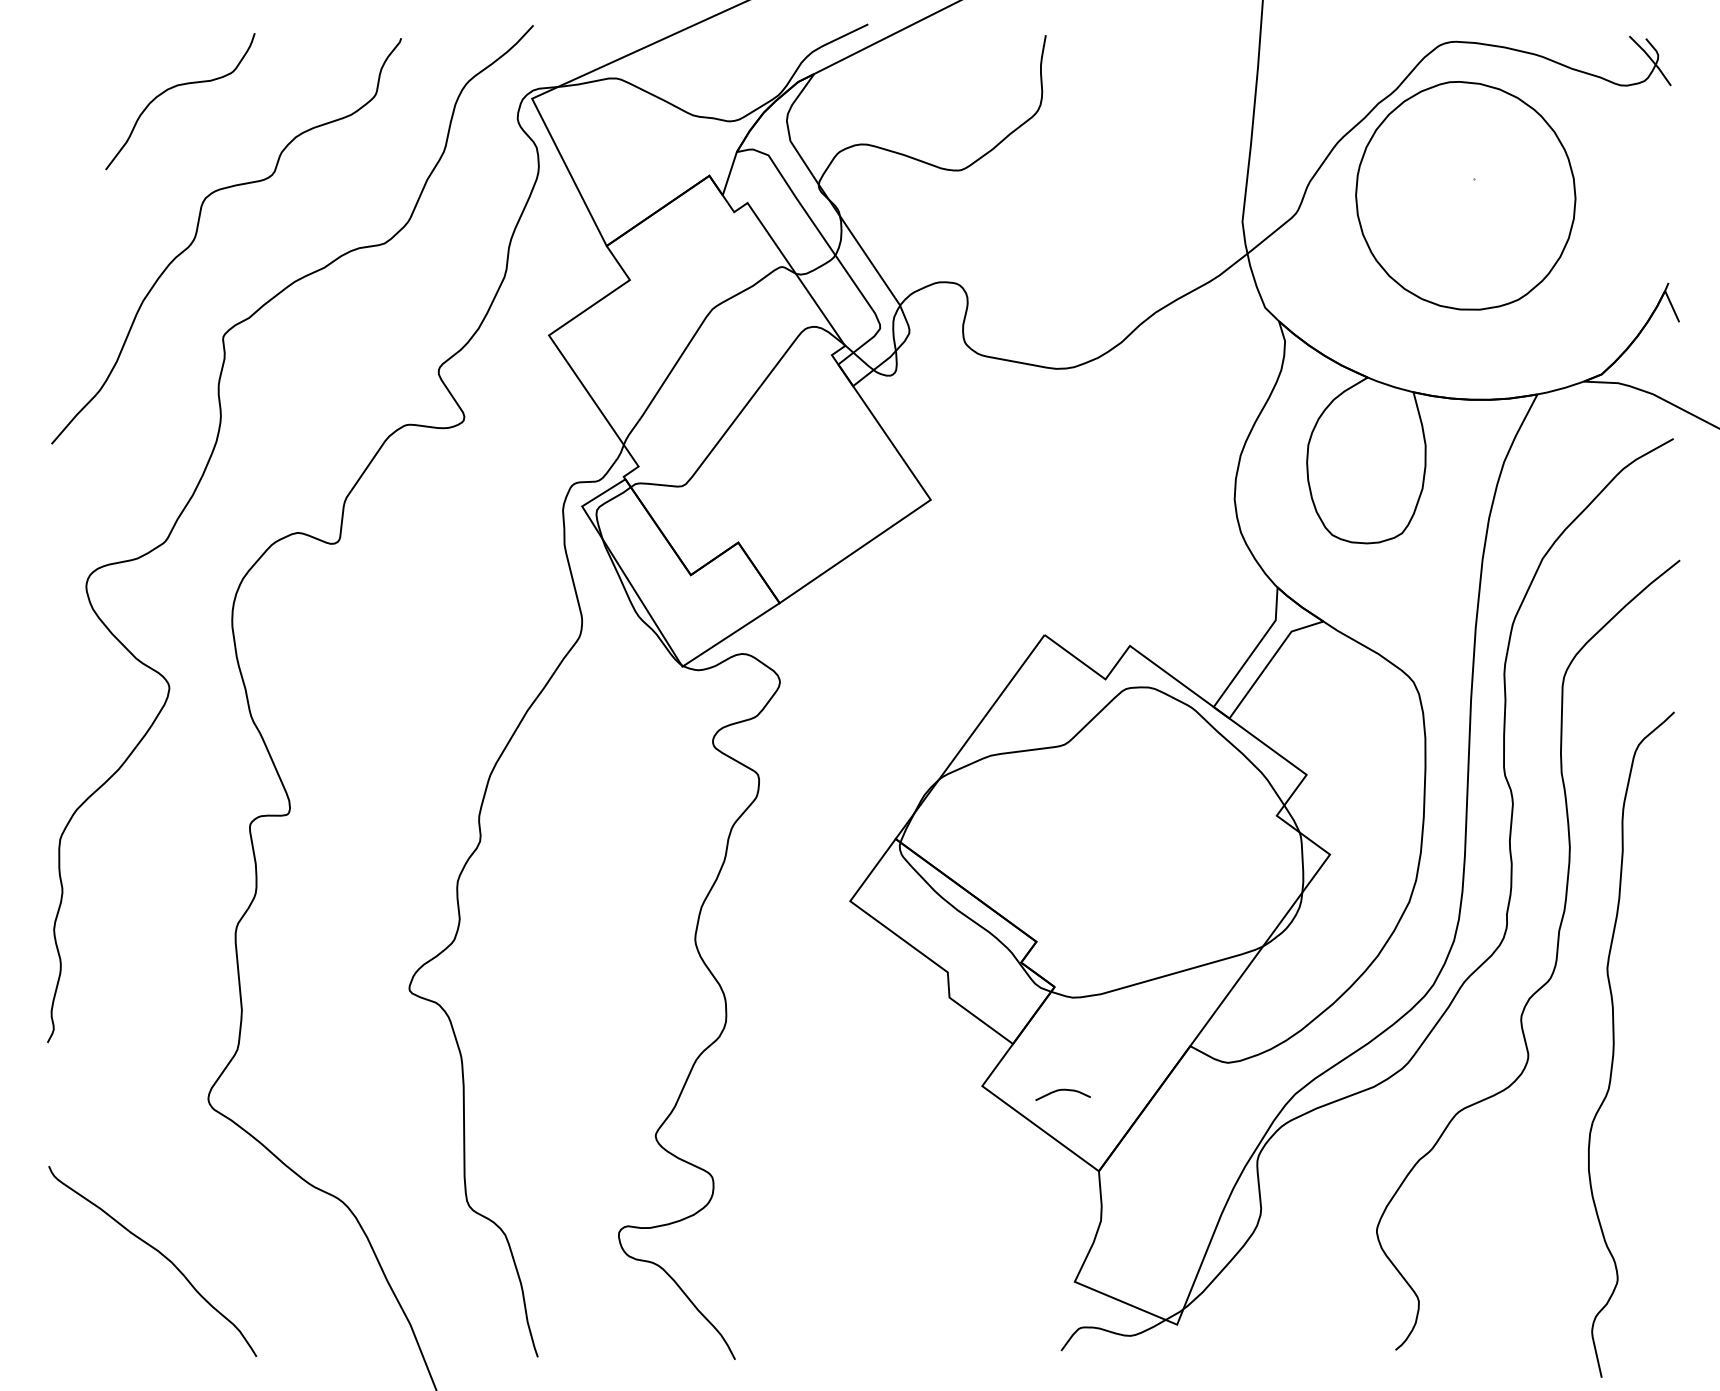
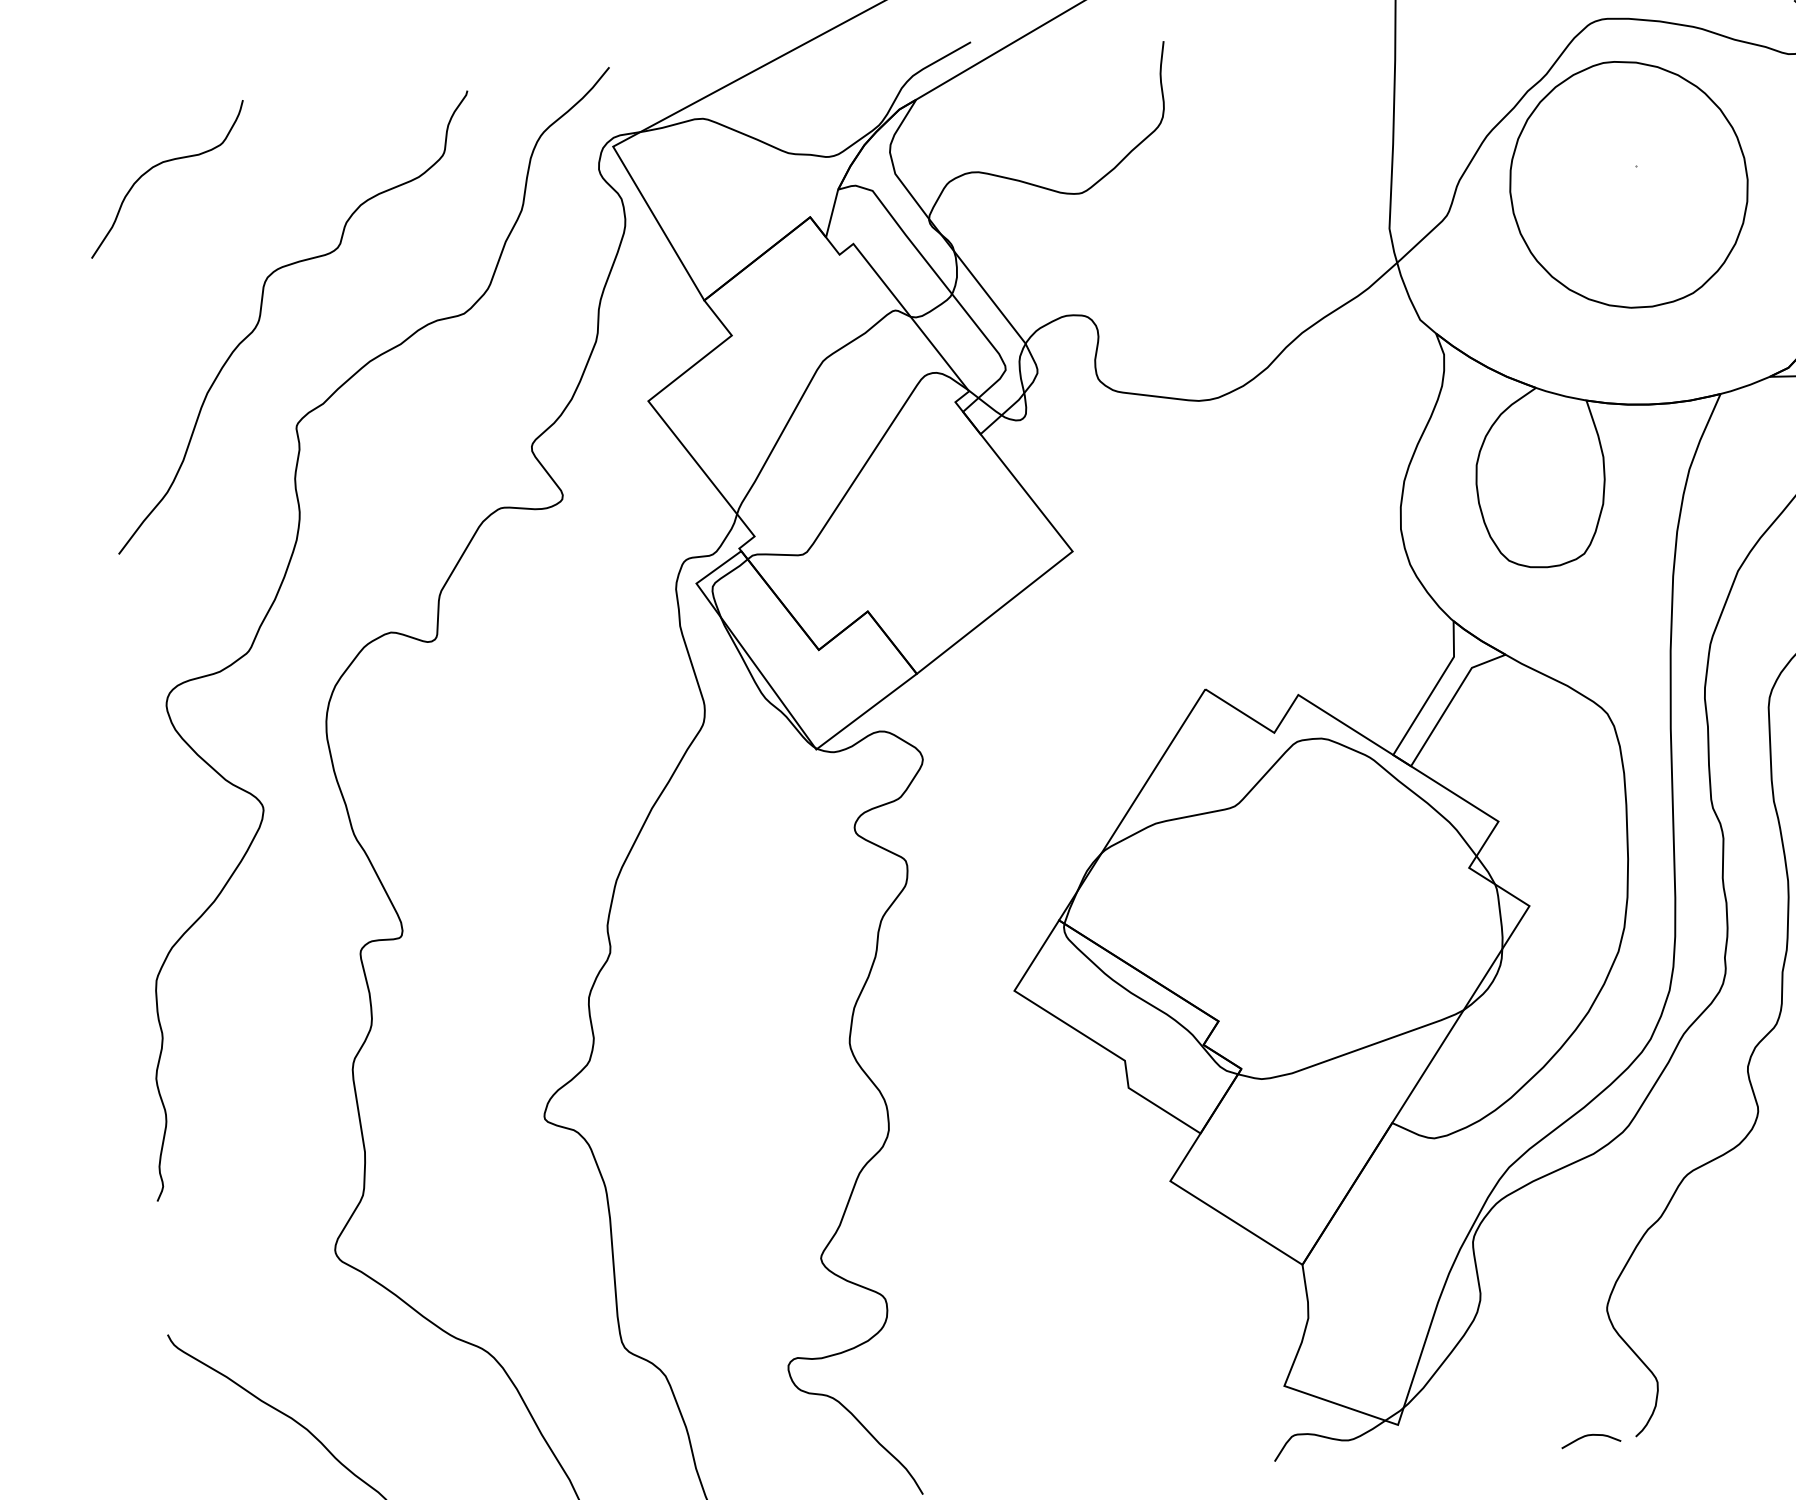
curve: (173, 88) -> (159, 165), moved
curve: (1062, 1090) -> (1590, 1435), moved

